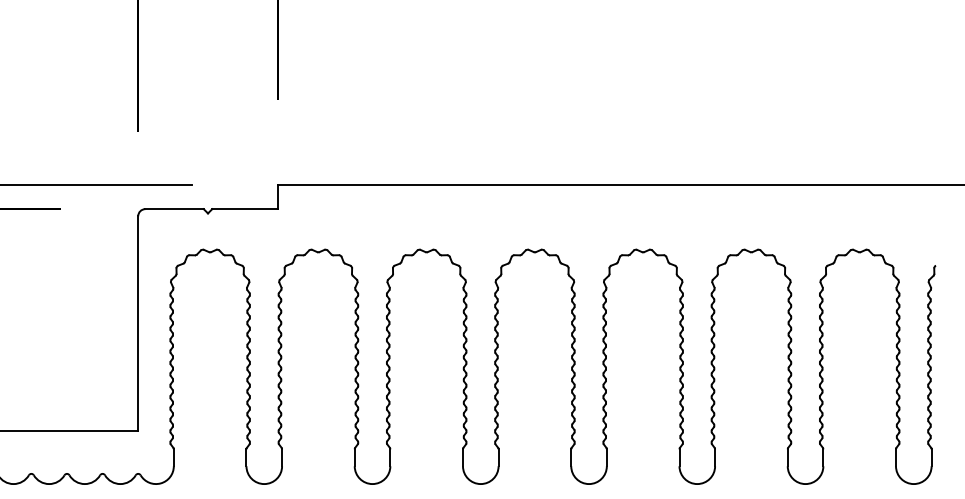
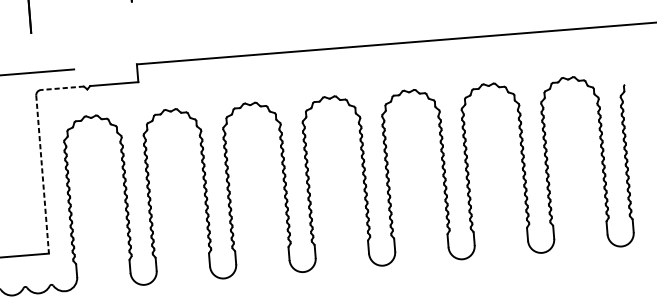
line: (174, 209) -> (62, 88), solid -> dashed
line: (138, 323) -> (42, 174), solid -> dashed

